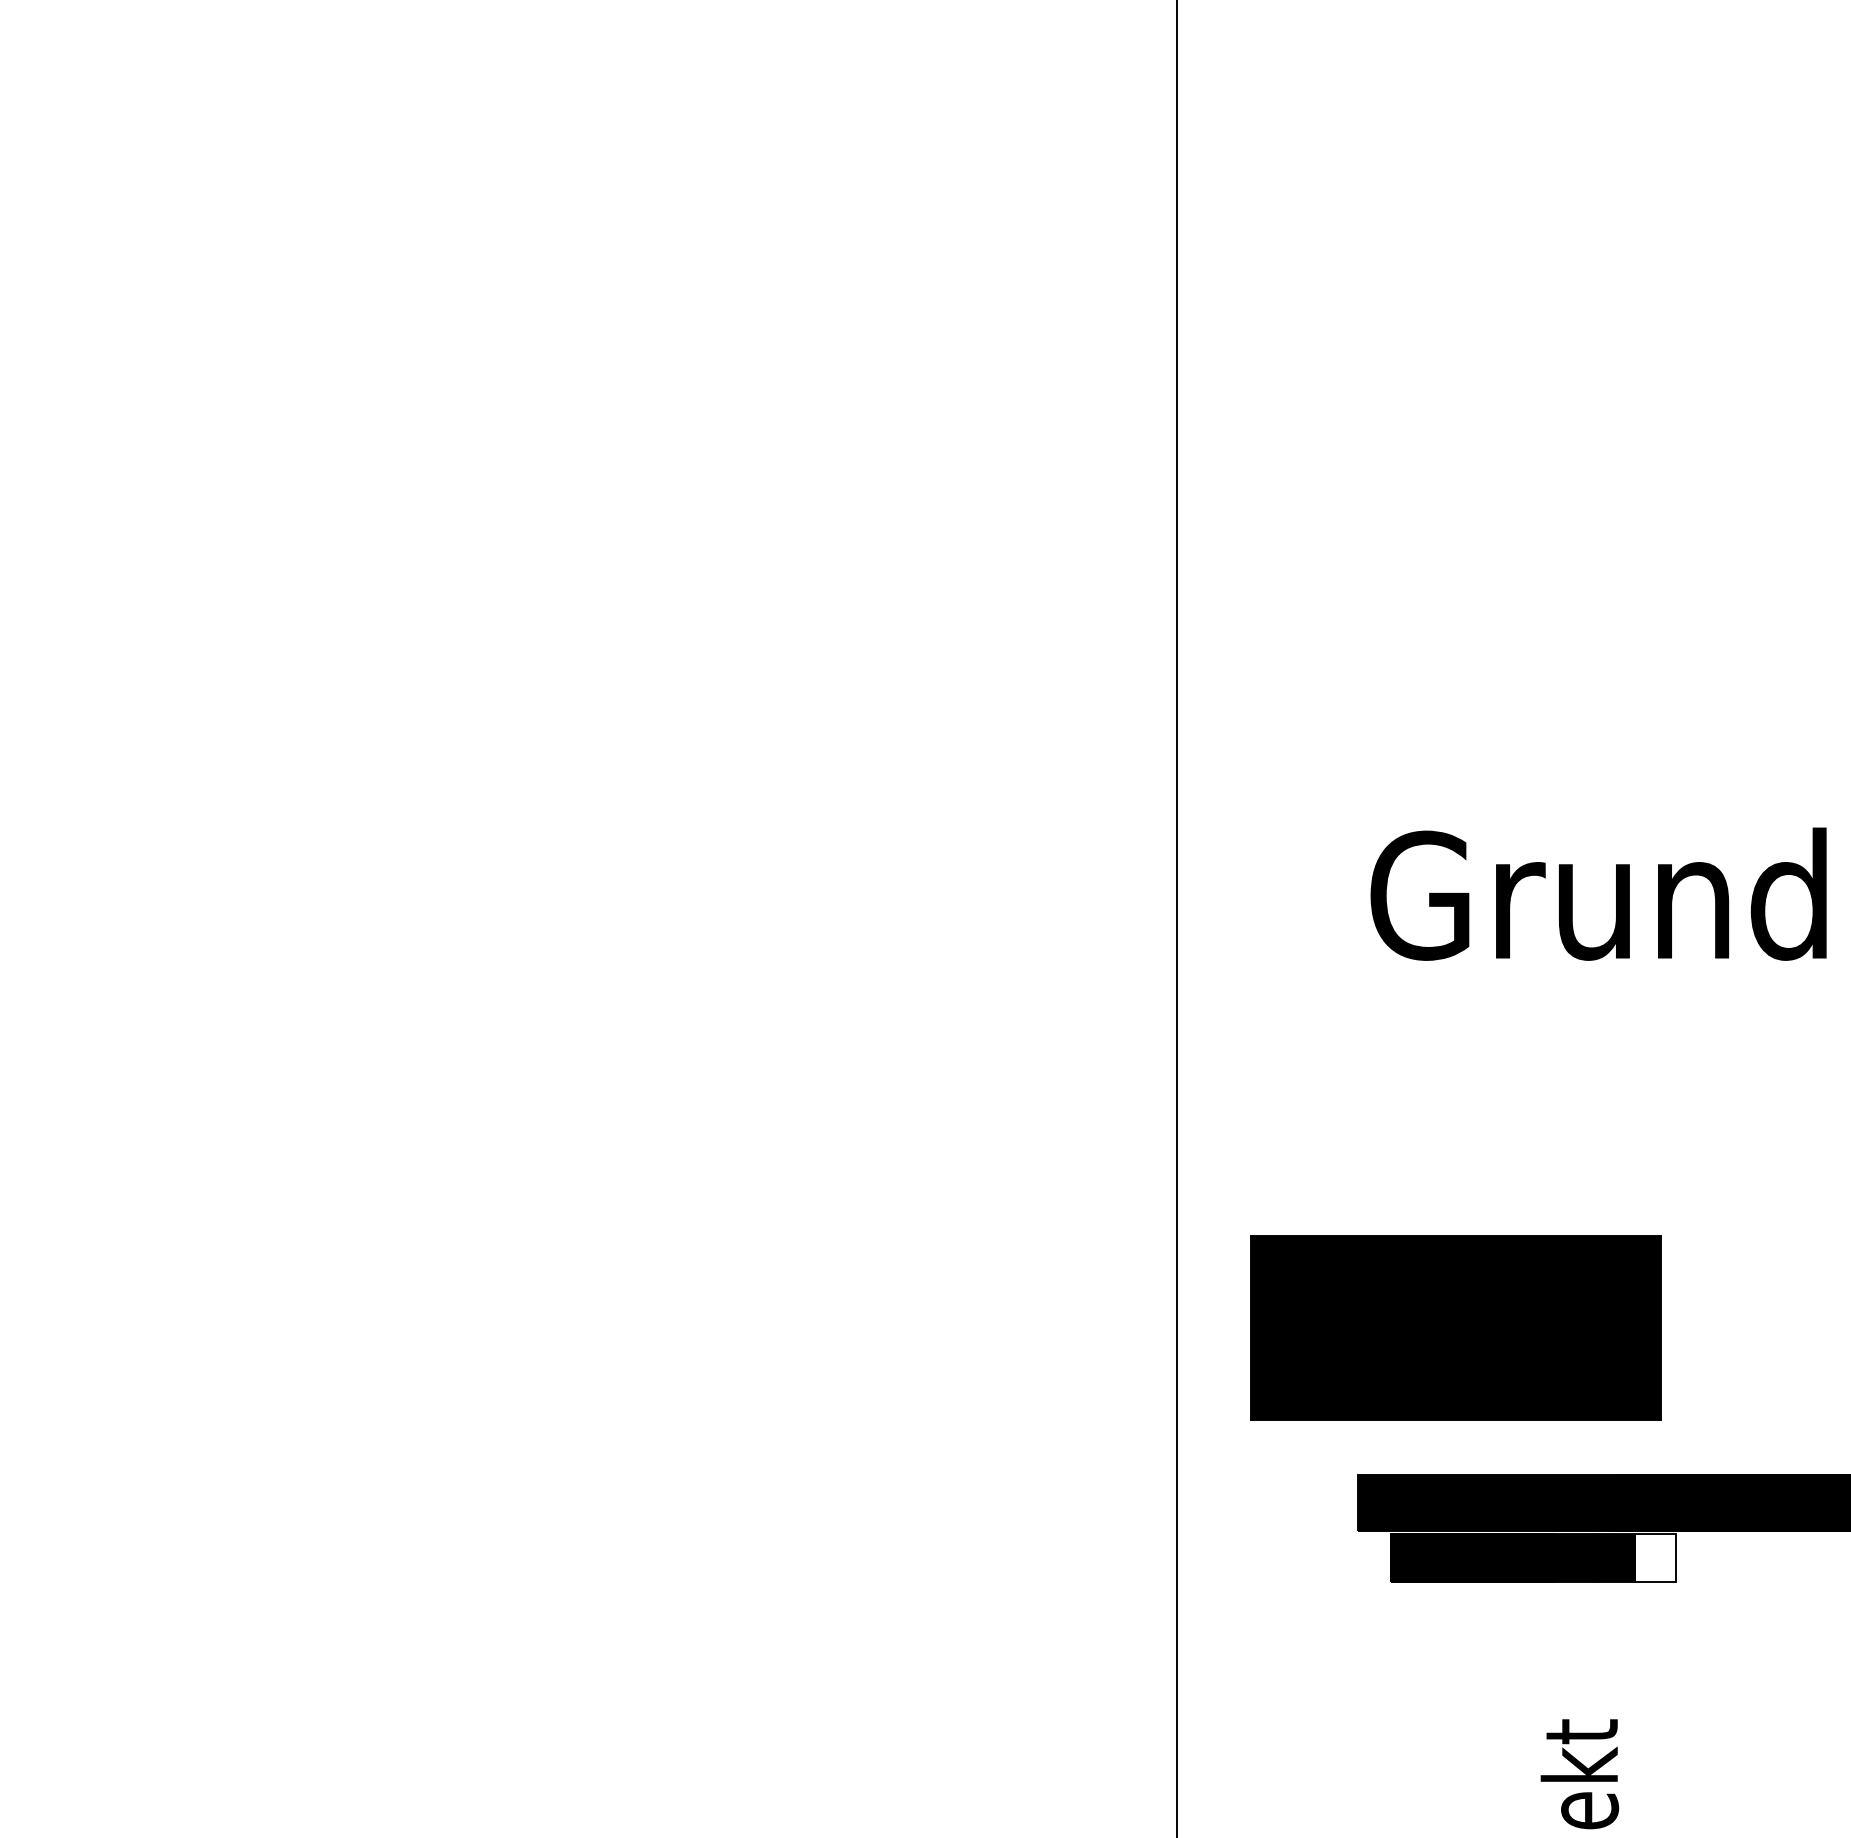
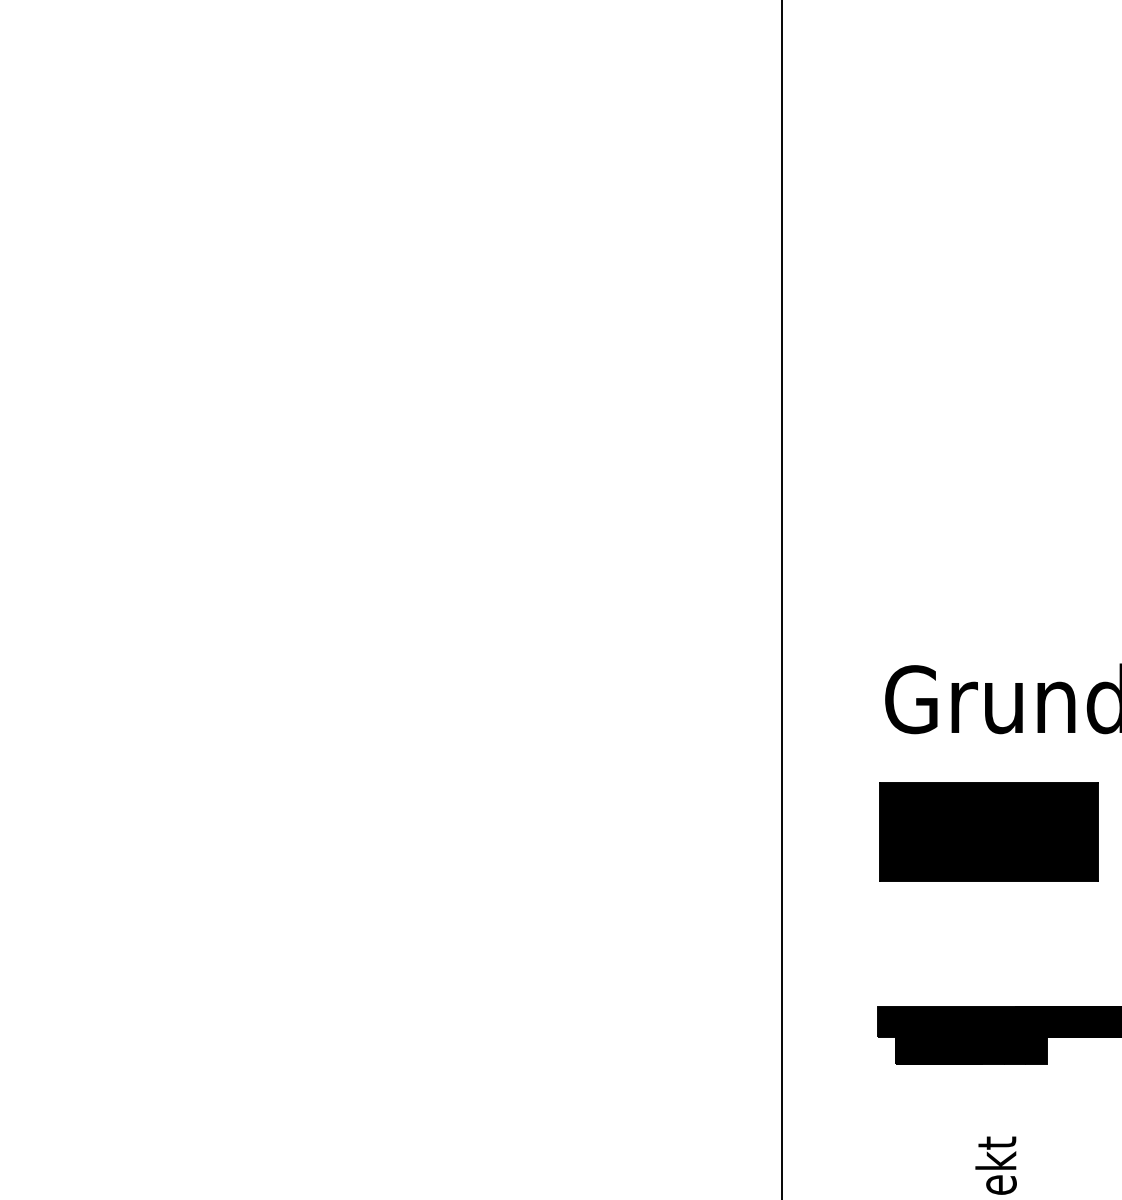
part: (1454, 1327) -> (988, 831), moved
fill: (1654, 1557) -> (1035, 1050), added

